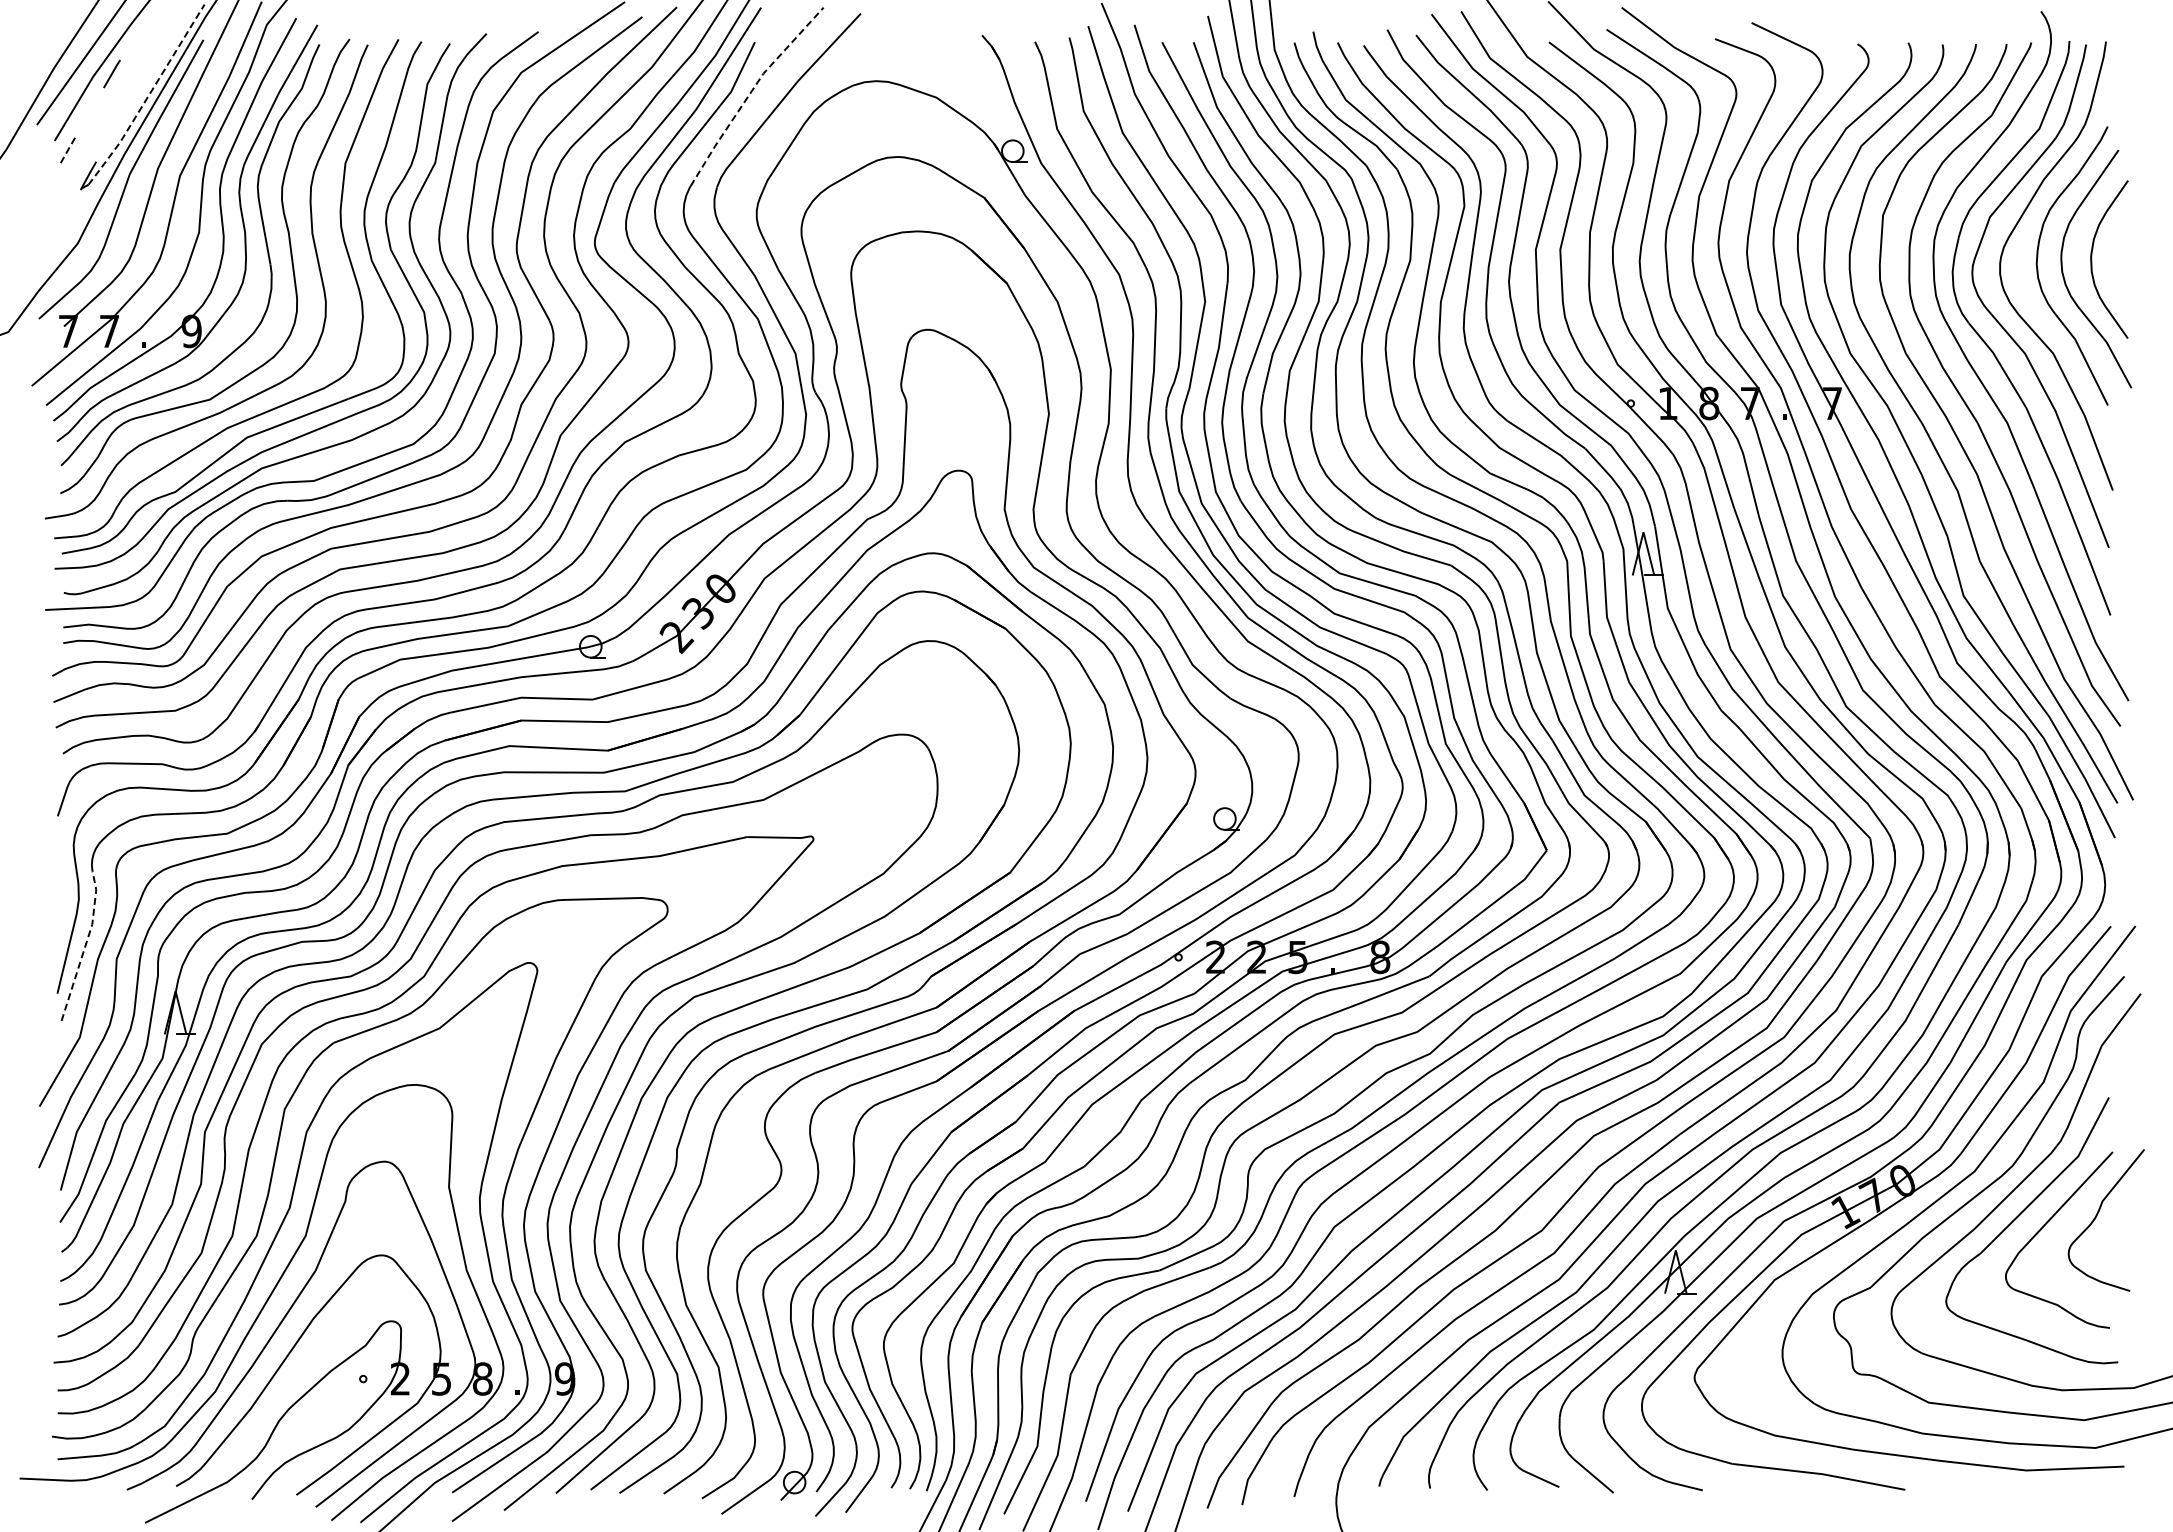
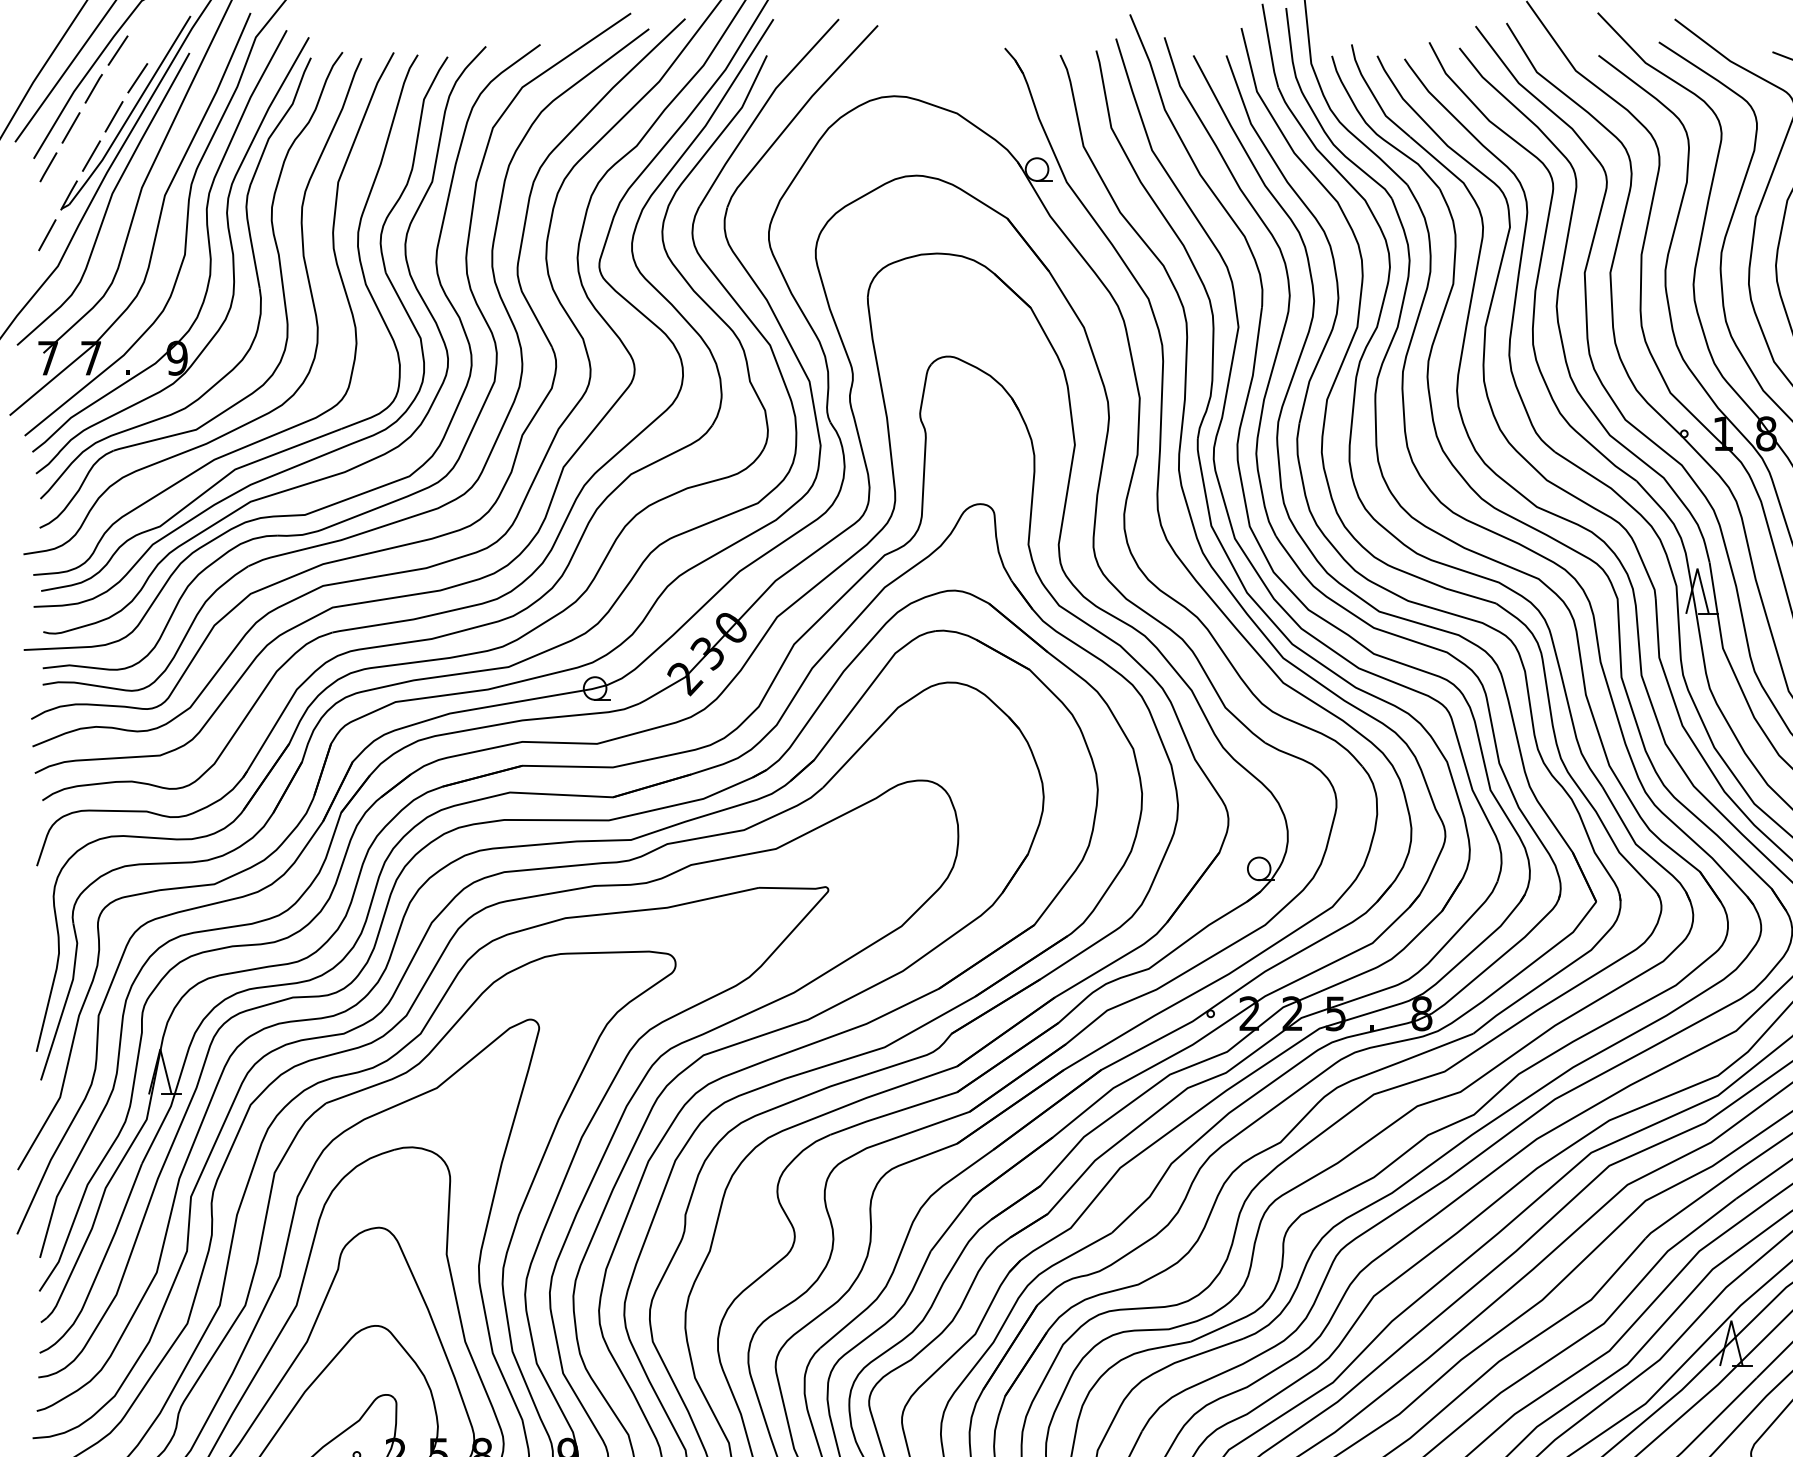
line: (135, 37) -> (118, 50), added
line: (154, 63) -> (138, 77), added
line: (750, 92) -> (762, 108), dashed -> solid
line: (147, 97) -> (130, 113), dashed -> solid
line: (131, 100) -> (114, 116), added
line: (90, 111) -> (71, 128), added
line: (109, 138) -> (91, 156), added
line: (68, 149) -> (48, 167), dashed -> solid
line: (67, 213) -> (47, 234), added
line: (85, 946) -> (65, 1002), dashed -> solid

